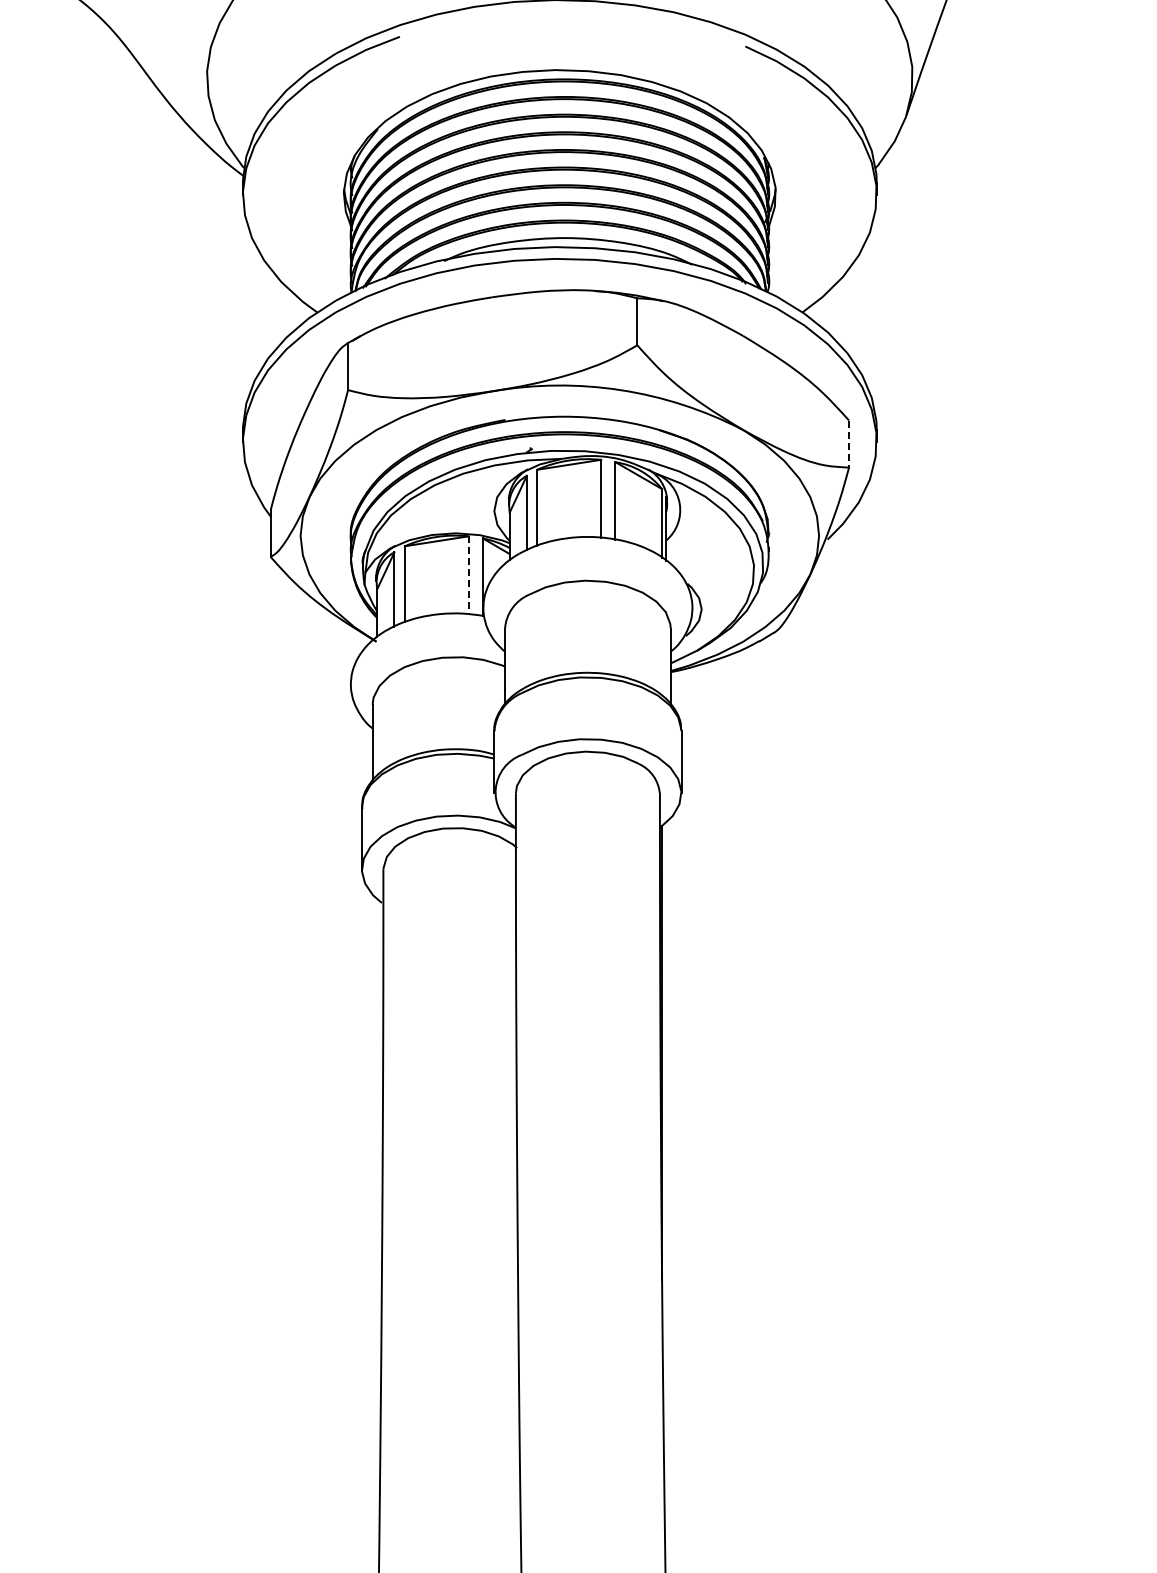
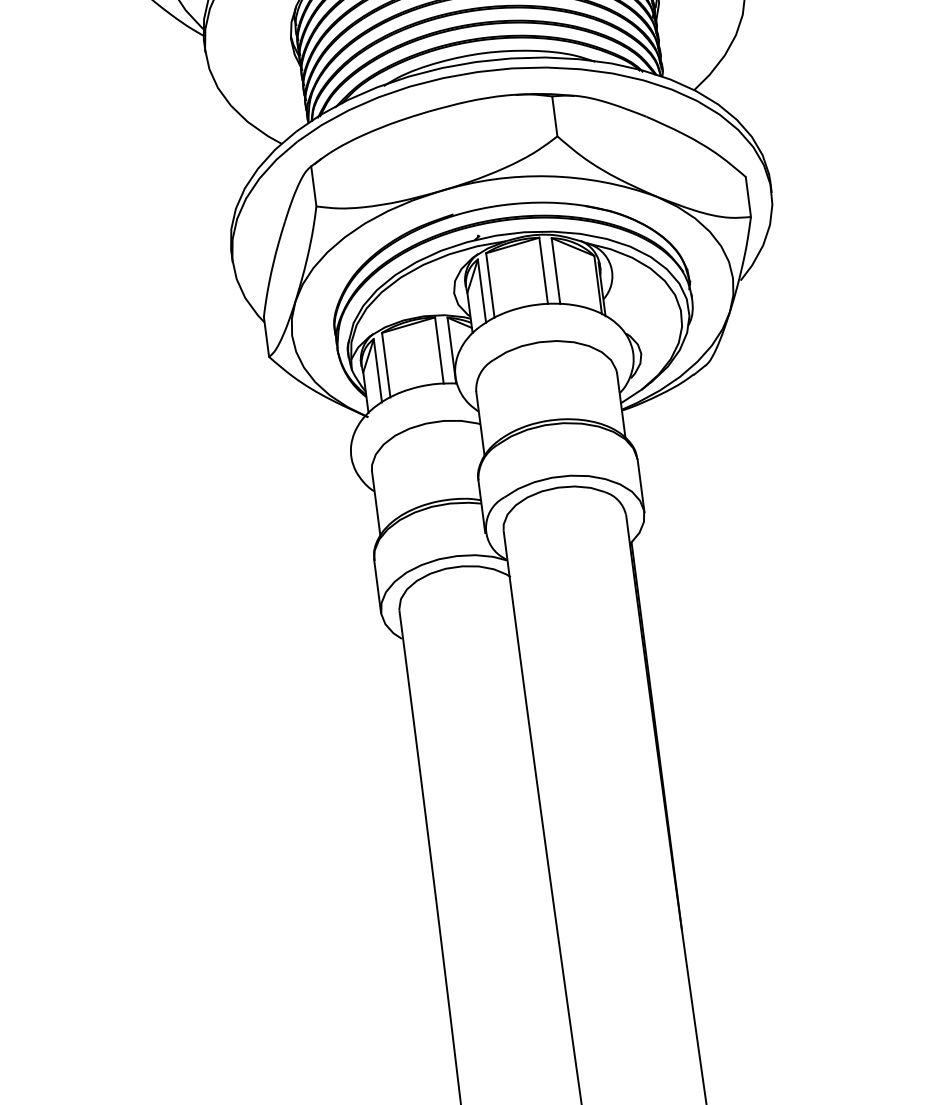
line: (849, 444) -> (748, 197), dashed -> solid
line: (468, 575) -> (439, 350), dashed -> solid

